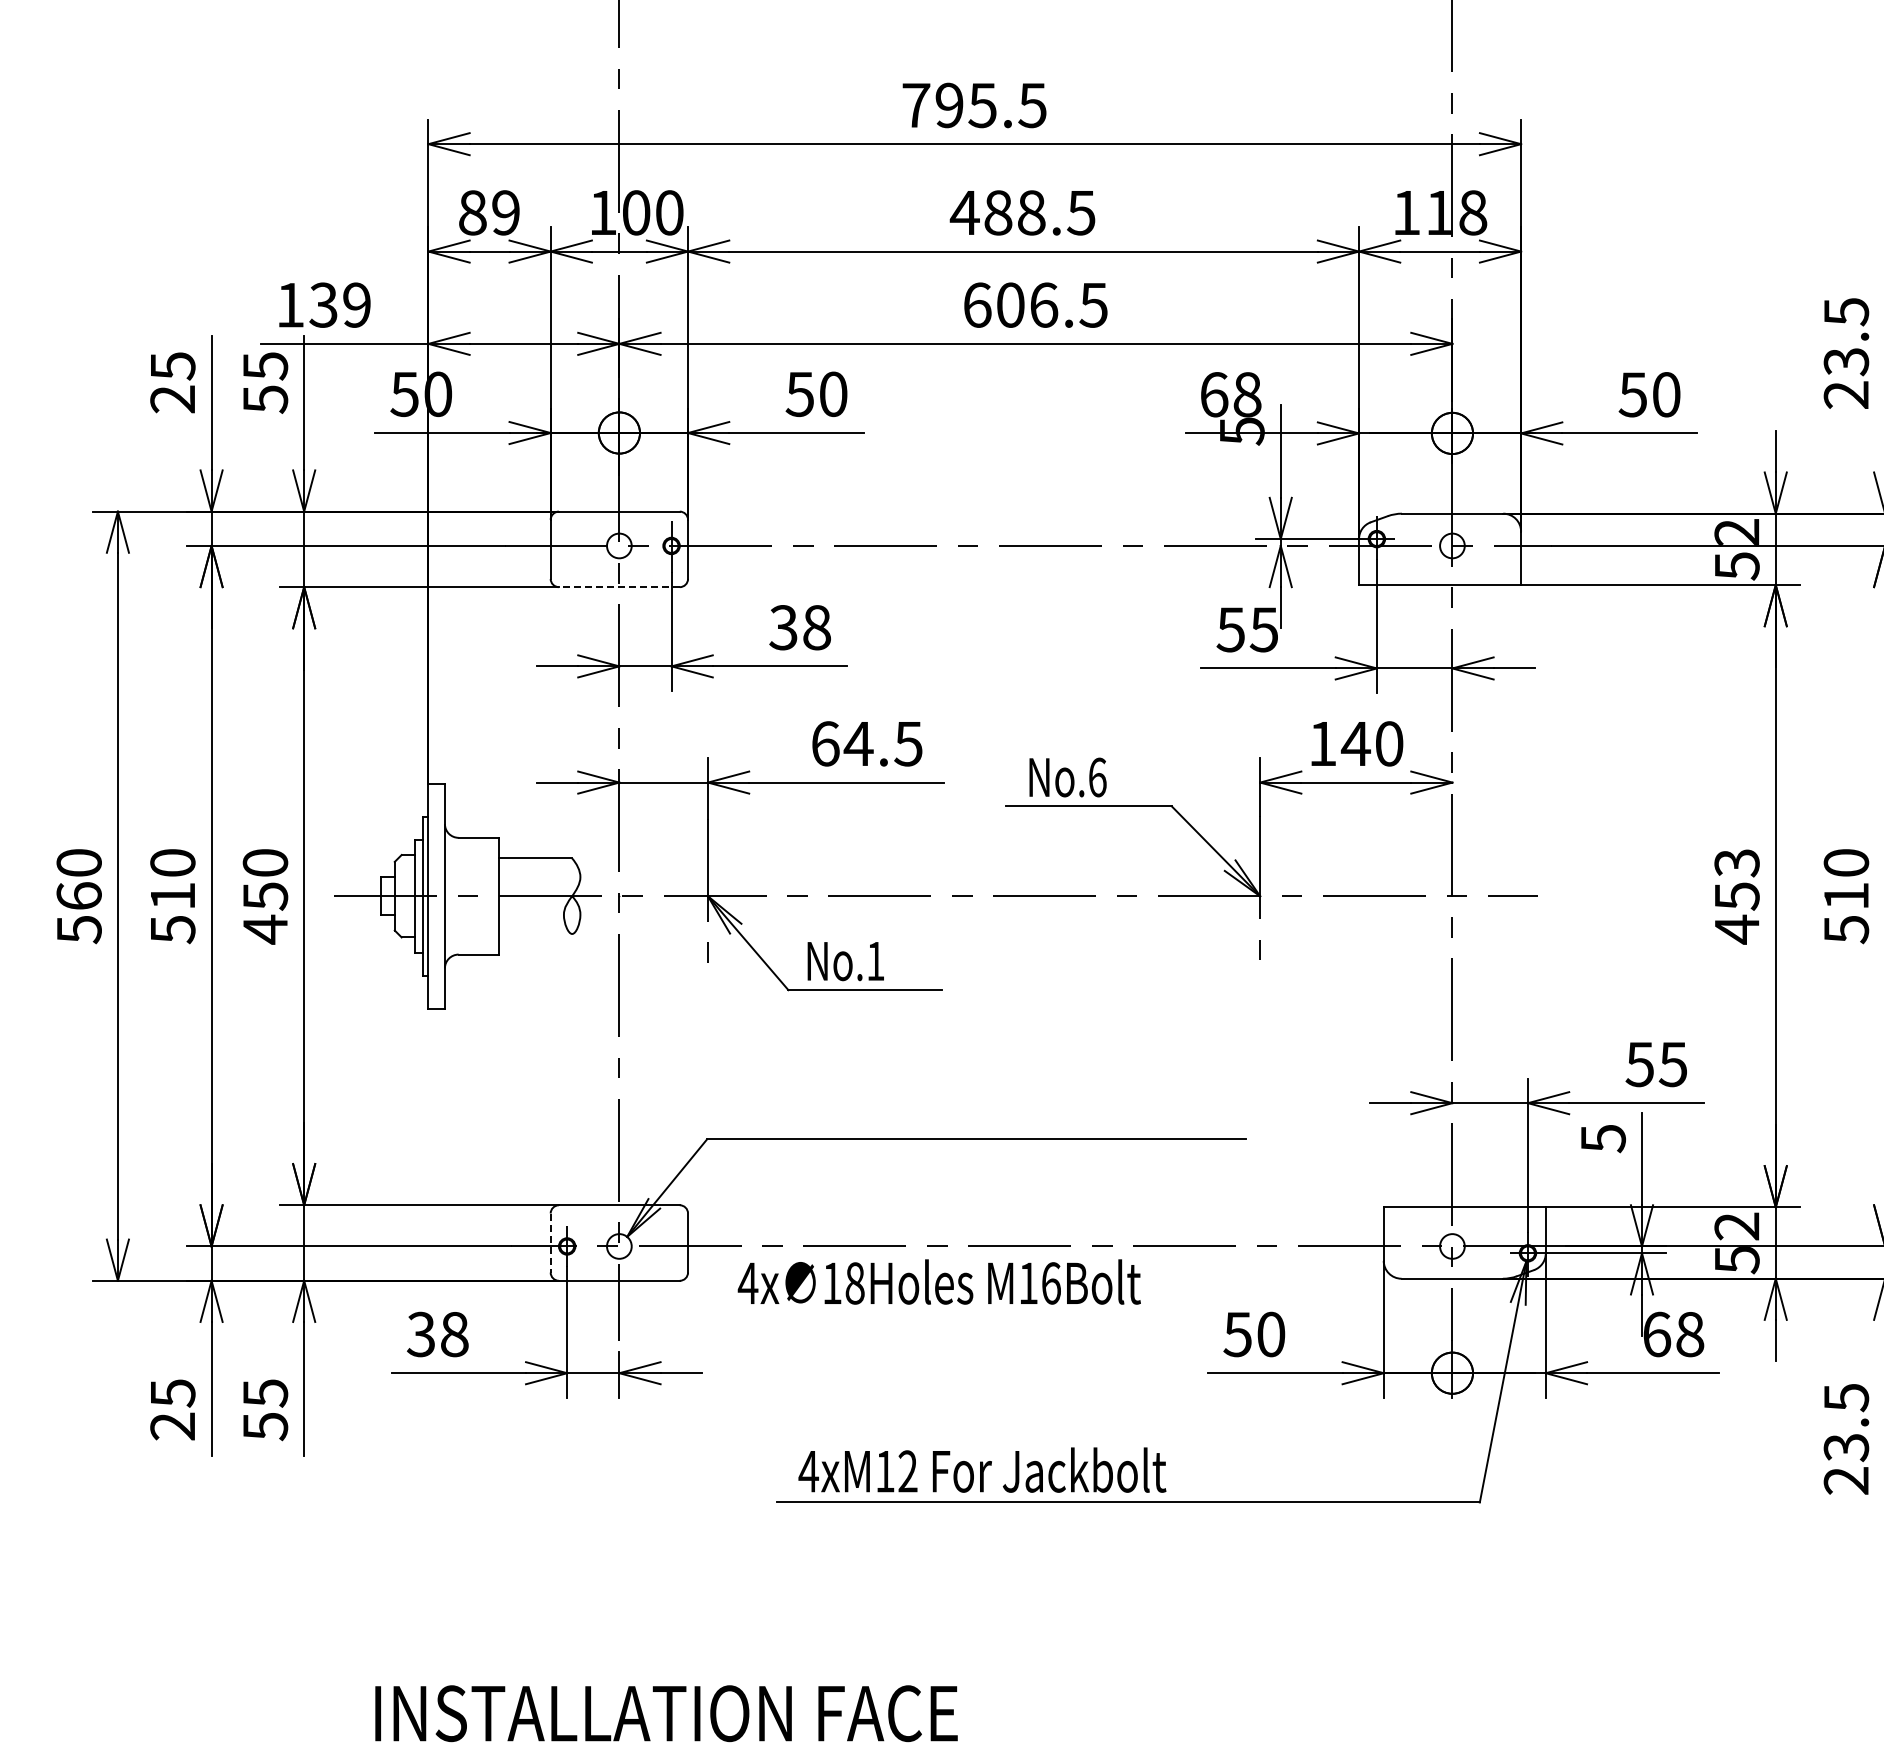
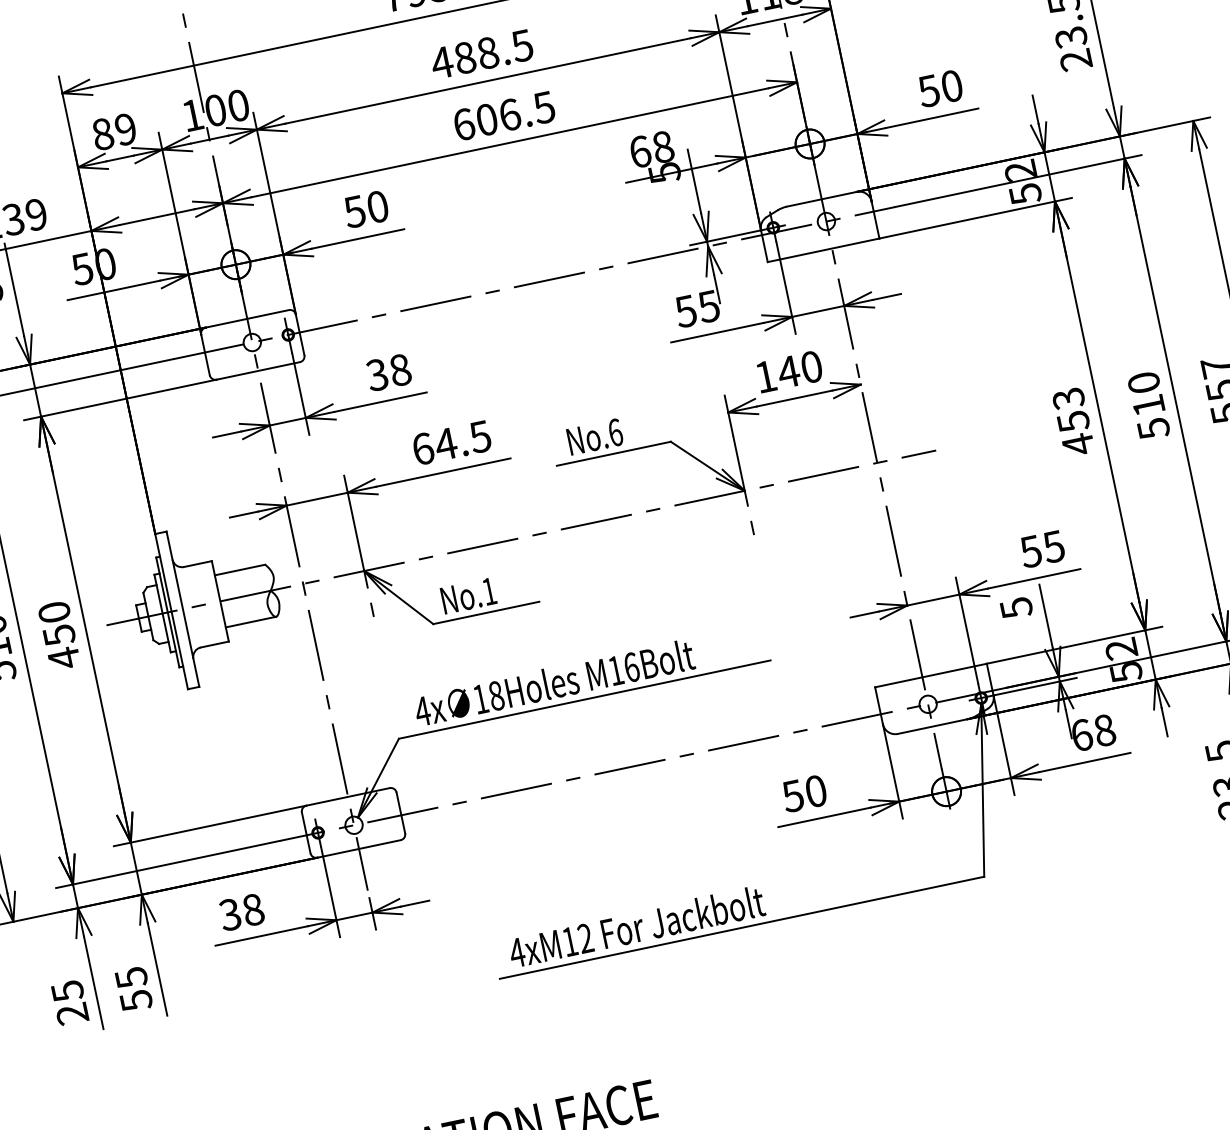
line: (618, 587) -> (257, 371), dashed -> solid
line: (535, 933) -> (250, 621), added
line: (550, 1243) -> (306, 833), dashed -> solid
text: (938, 1281) -> (553, 682), moved

